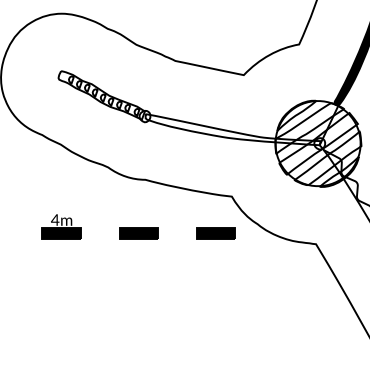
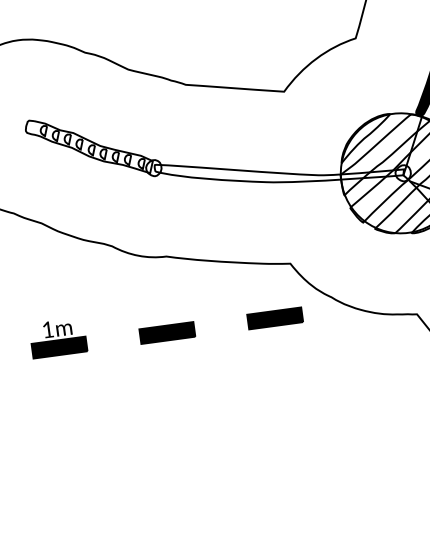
text: (55, 219) -> (48, 328), 4m -> 1m

